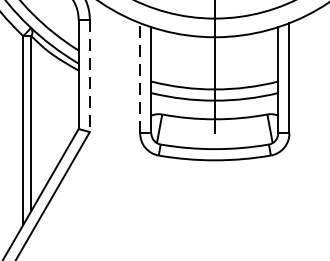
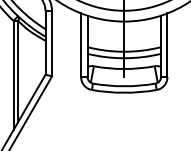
line: (90, 76) -> (52, 44), dashed -> solid
line: (140, 78) -> (81, 45), dashed -> solid

